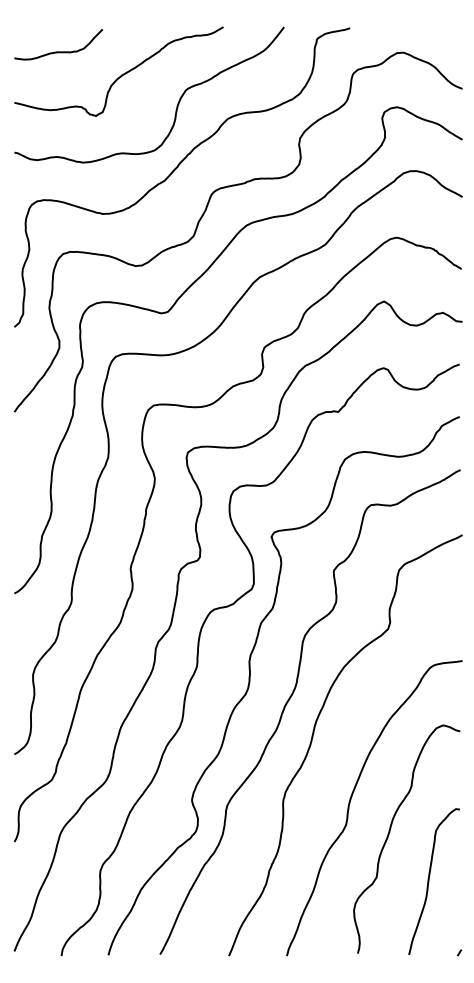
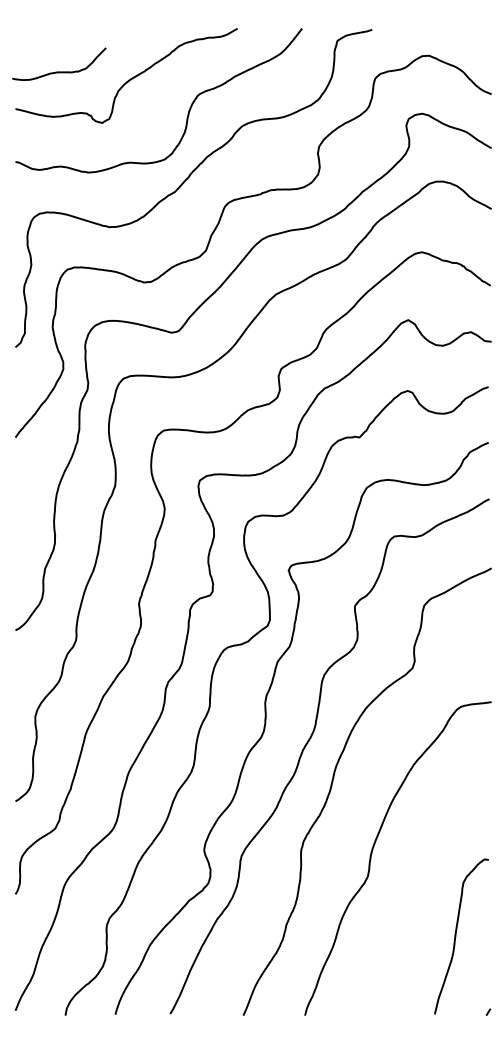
curve: (58, 51) -> (59, 71), moved
curve: (390, 832) -> (415, 884), removed

